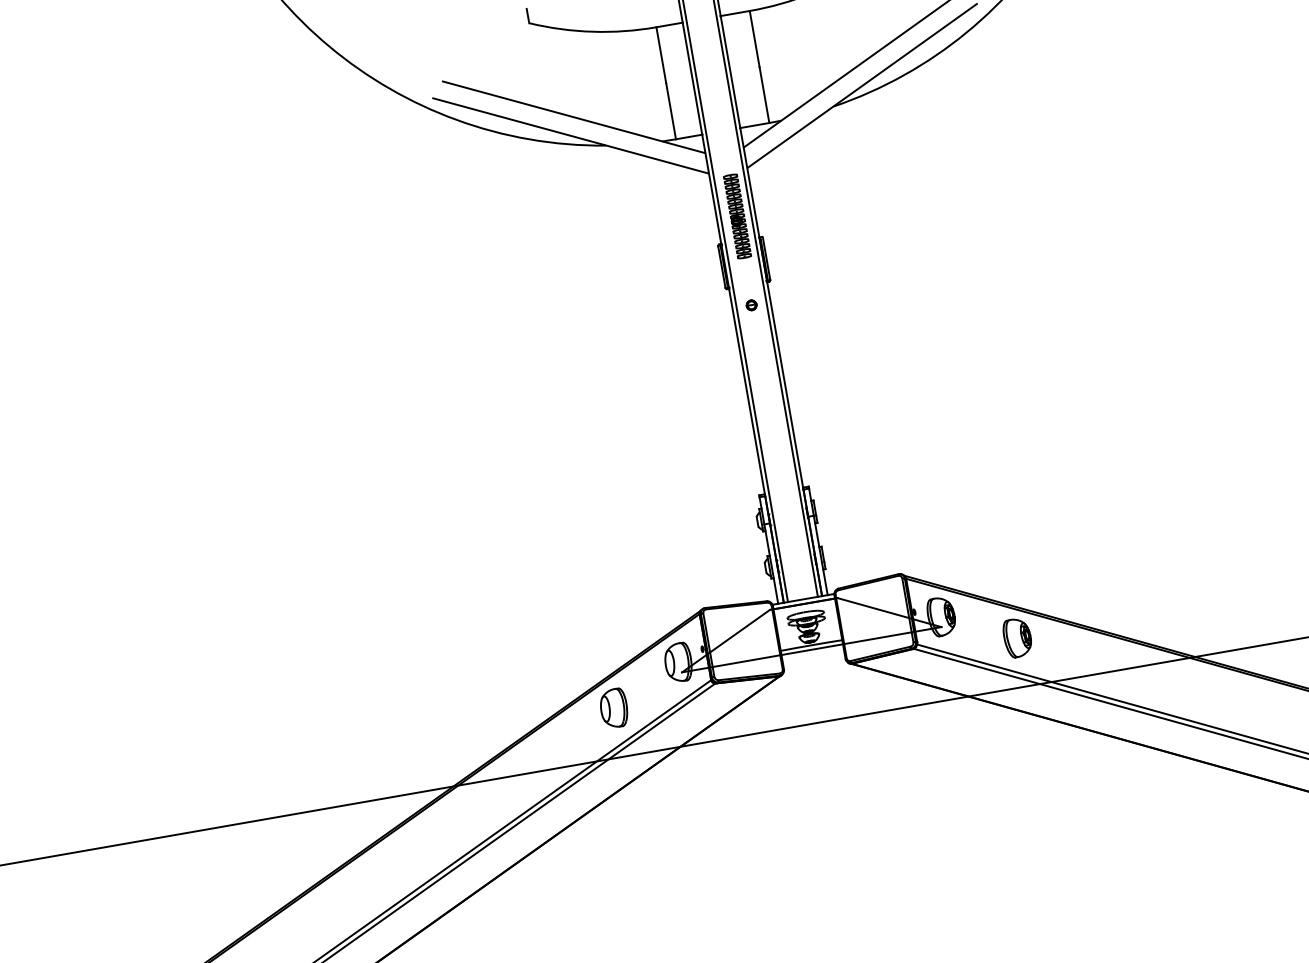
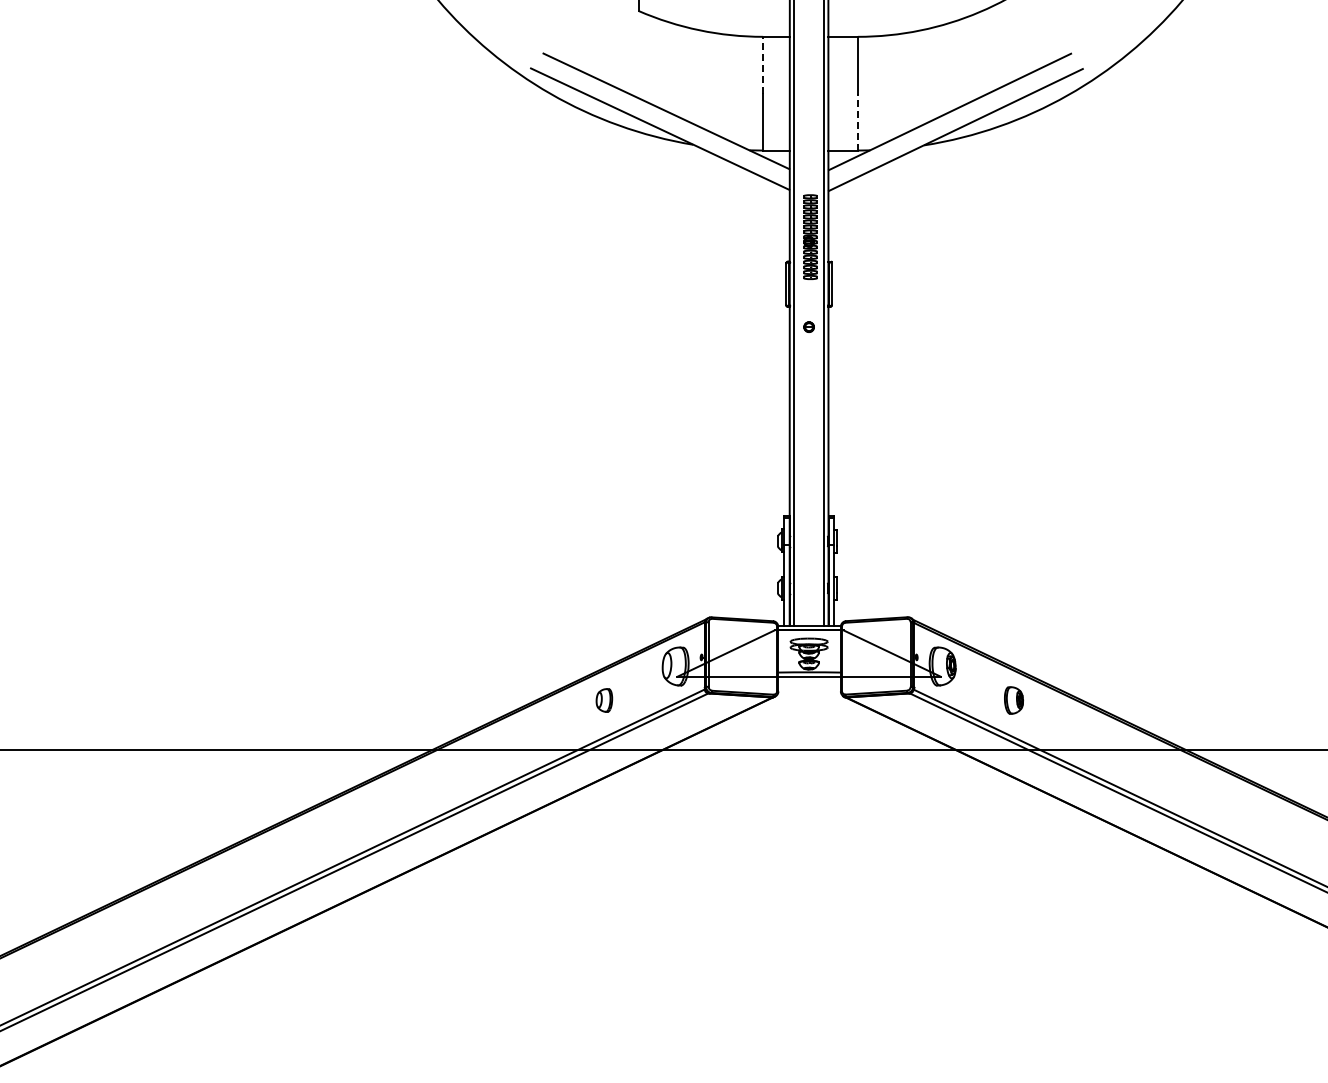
line: (661, 54) -> (763, 64), solid -> dashed
line: (763, 94) -> (857, 121), solid -> dashed
part: (1017, 638) -> (1013, 700), size x0.7
part: (614, 708) -> (604, 700), size x0.6

